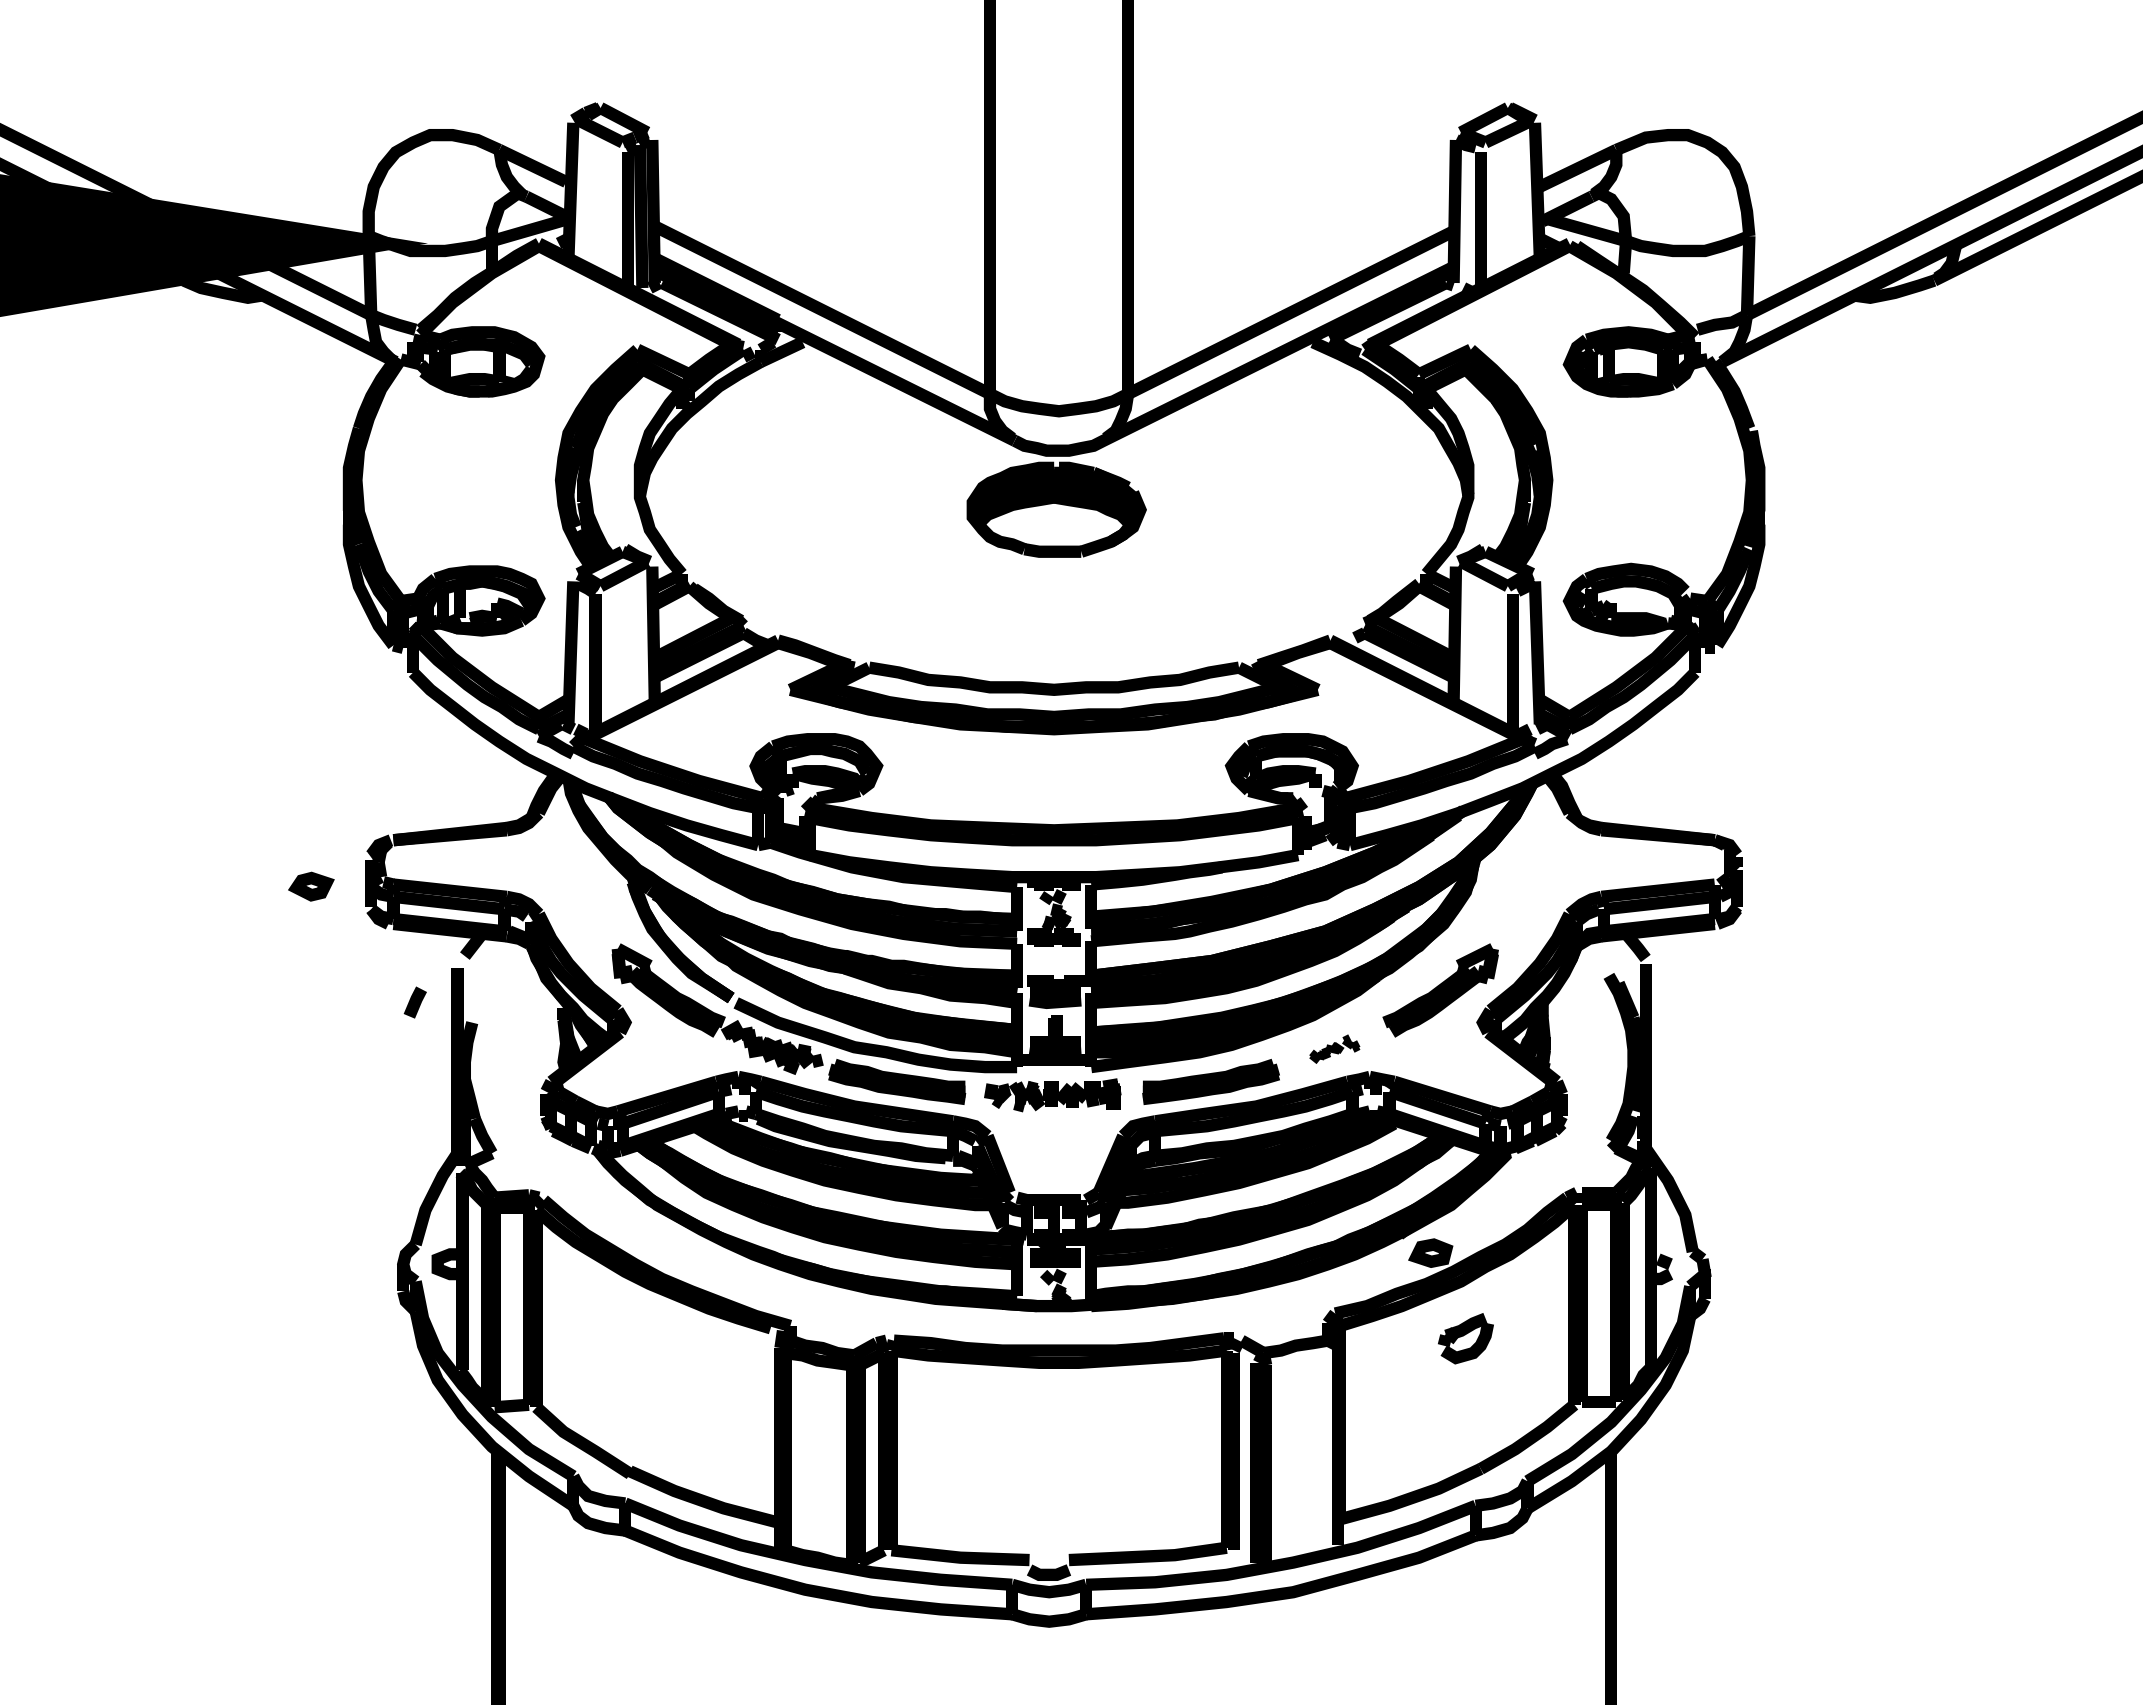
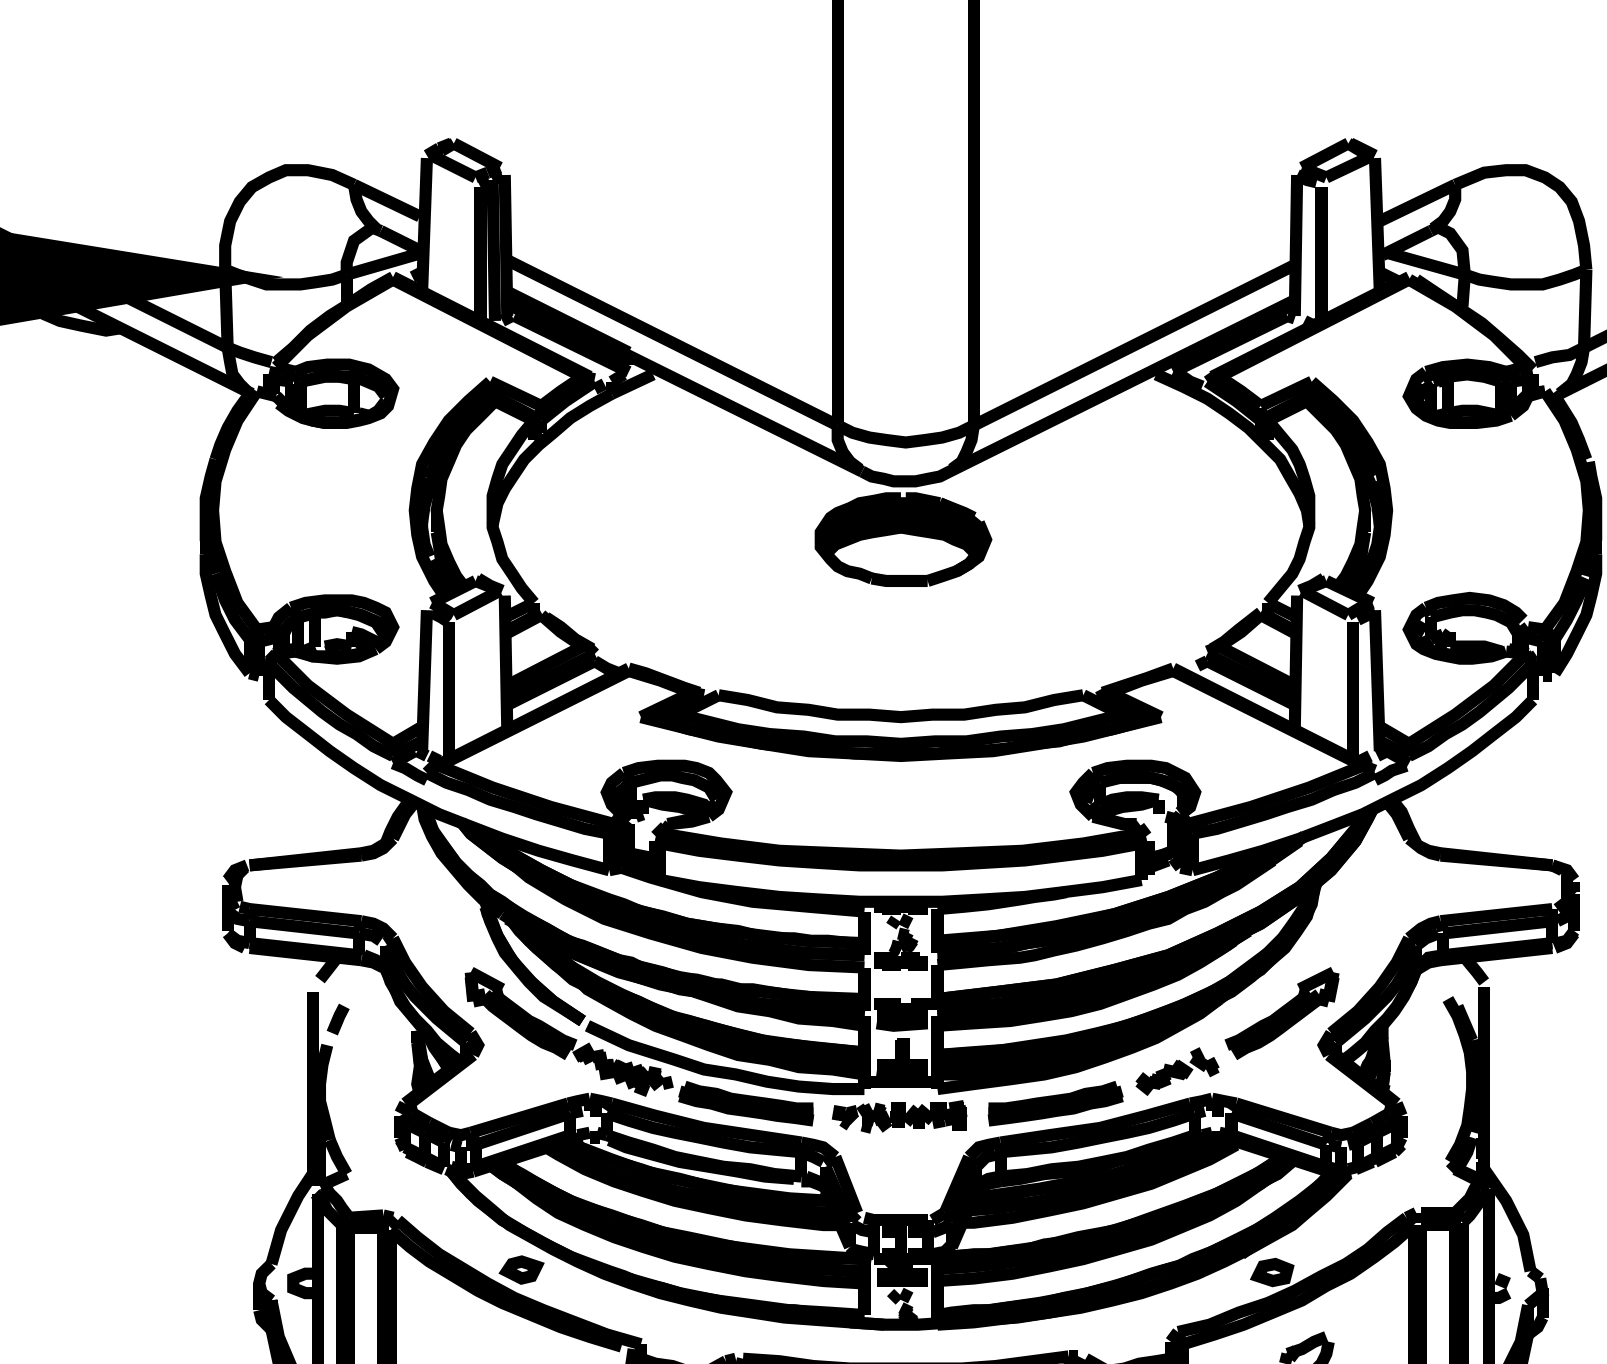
part: (311, 886) -> (521, 1269), moved
line: (414, 1002) -> (337, 1019), moved
part: (1334, 1048) -> (1177, 1070), size x1.67

